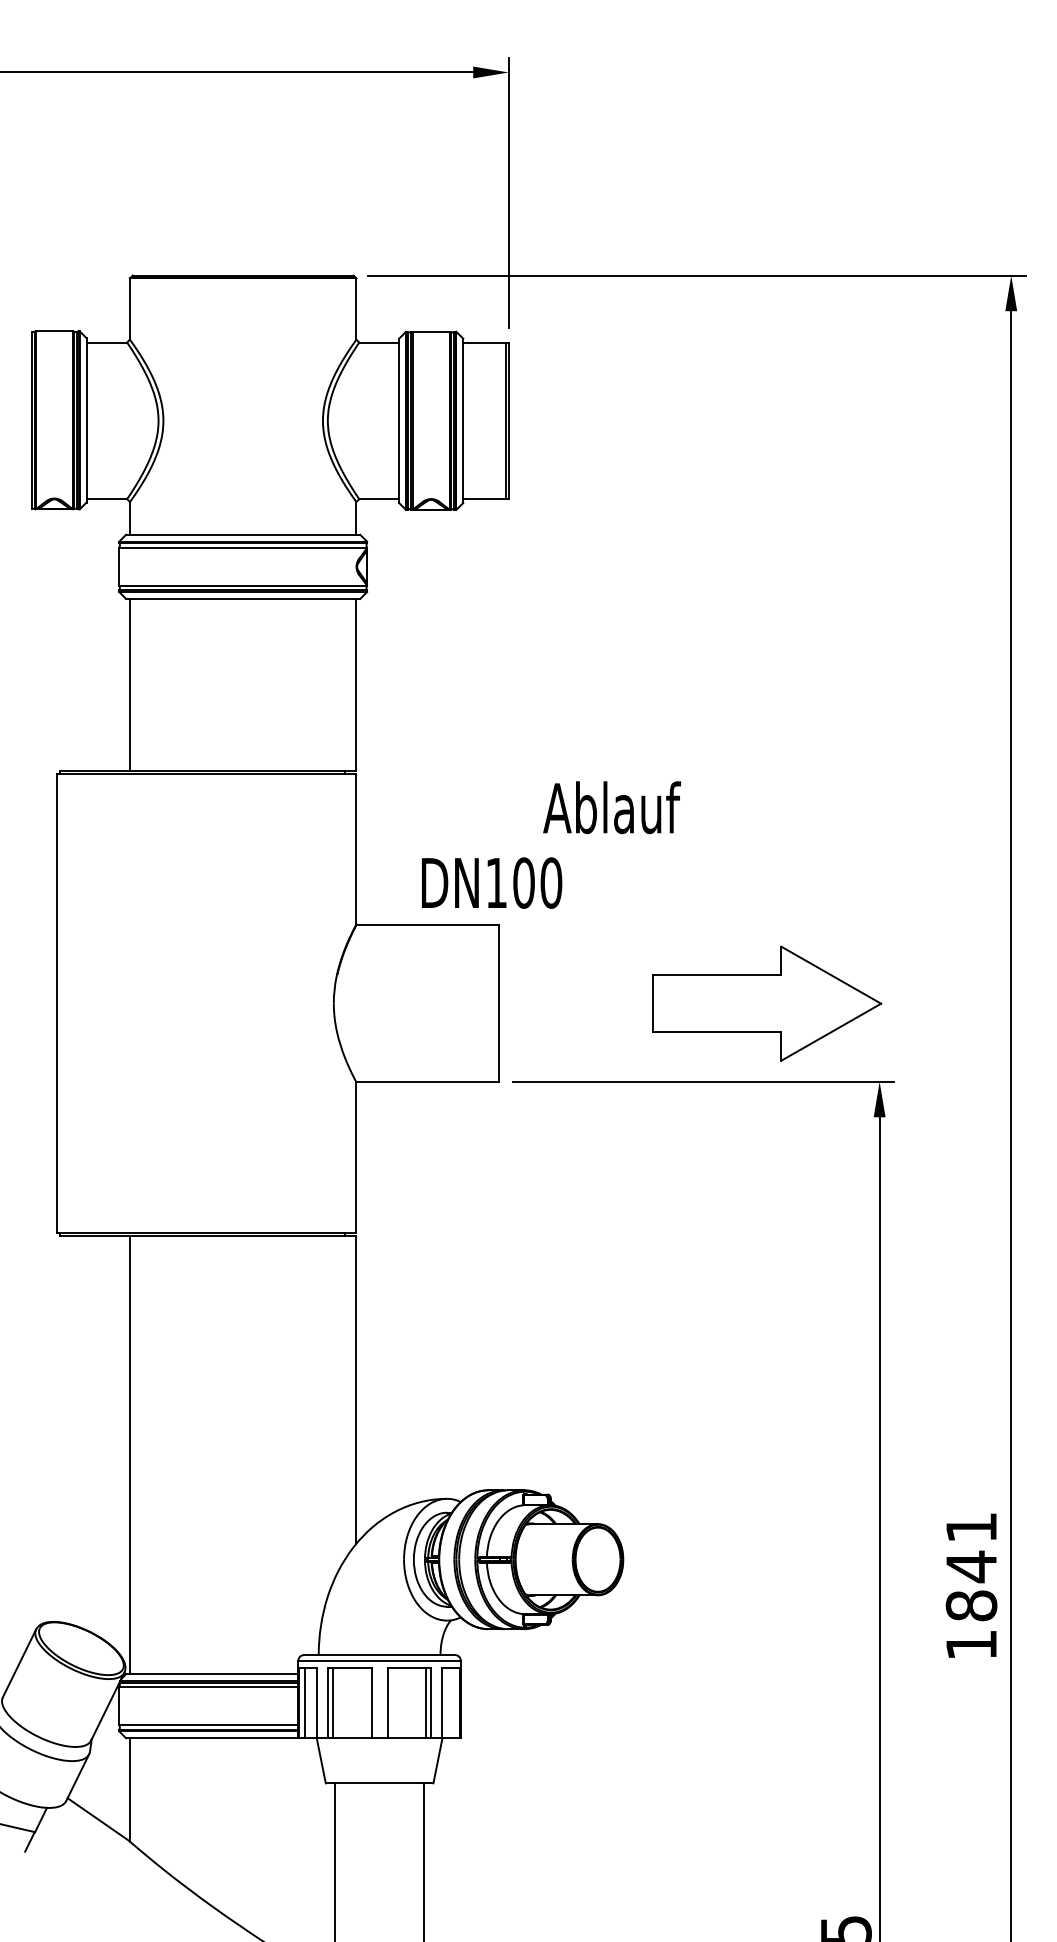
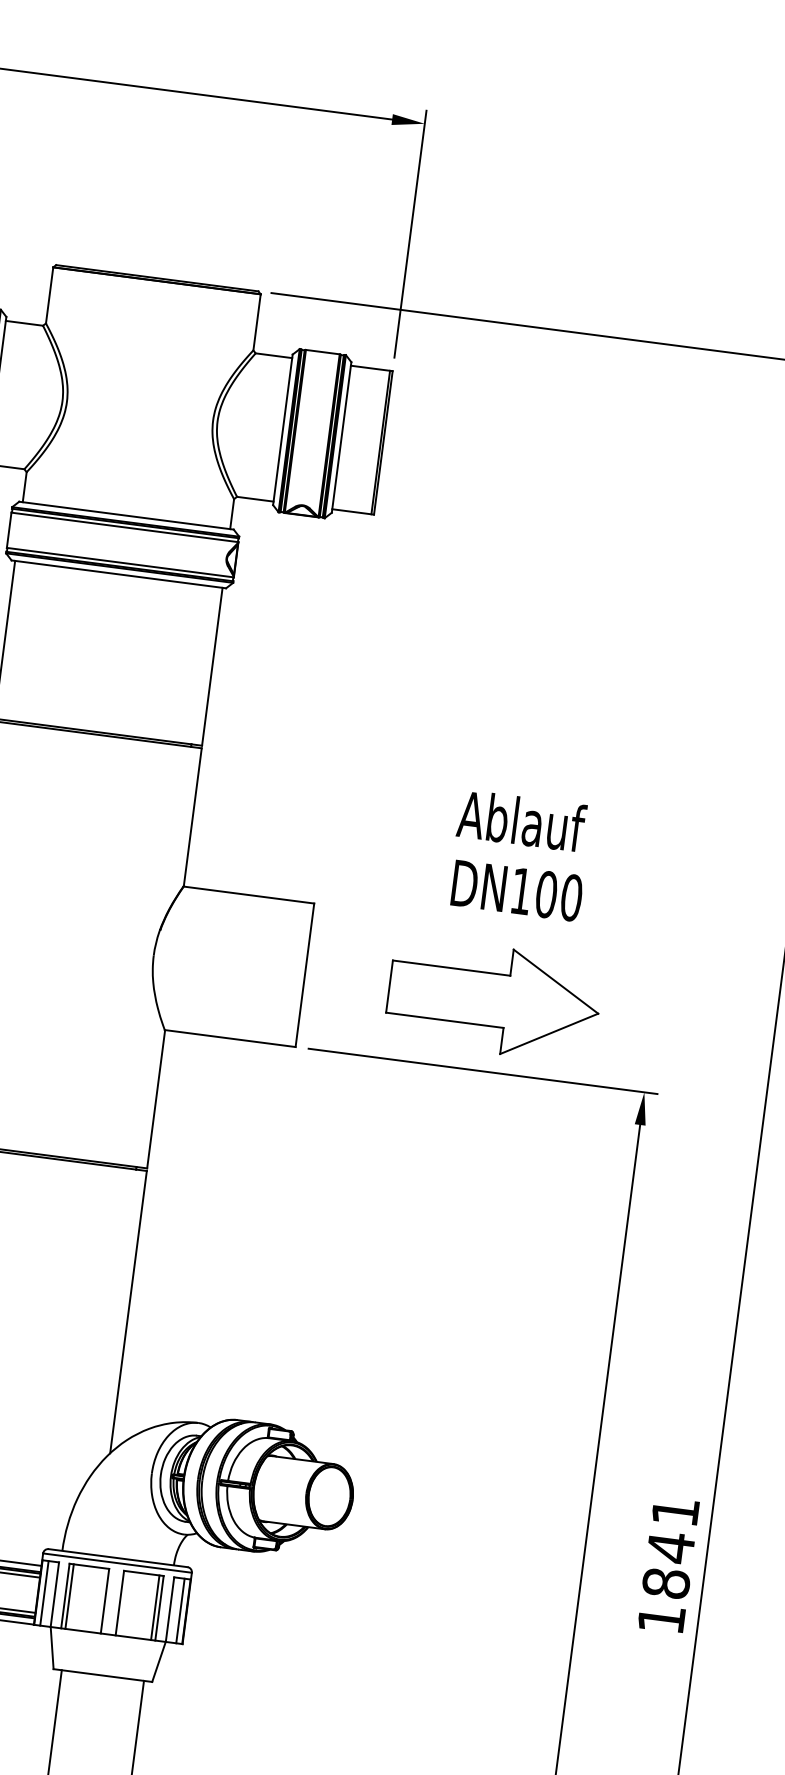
text: (611, 807) -> (521, 820), moved
text: (492, 882) -> (517, 890), moved
part: (767, 1003) -> (494, 1000), moved
line: (453, 1702) -> (180, 1610), added

